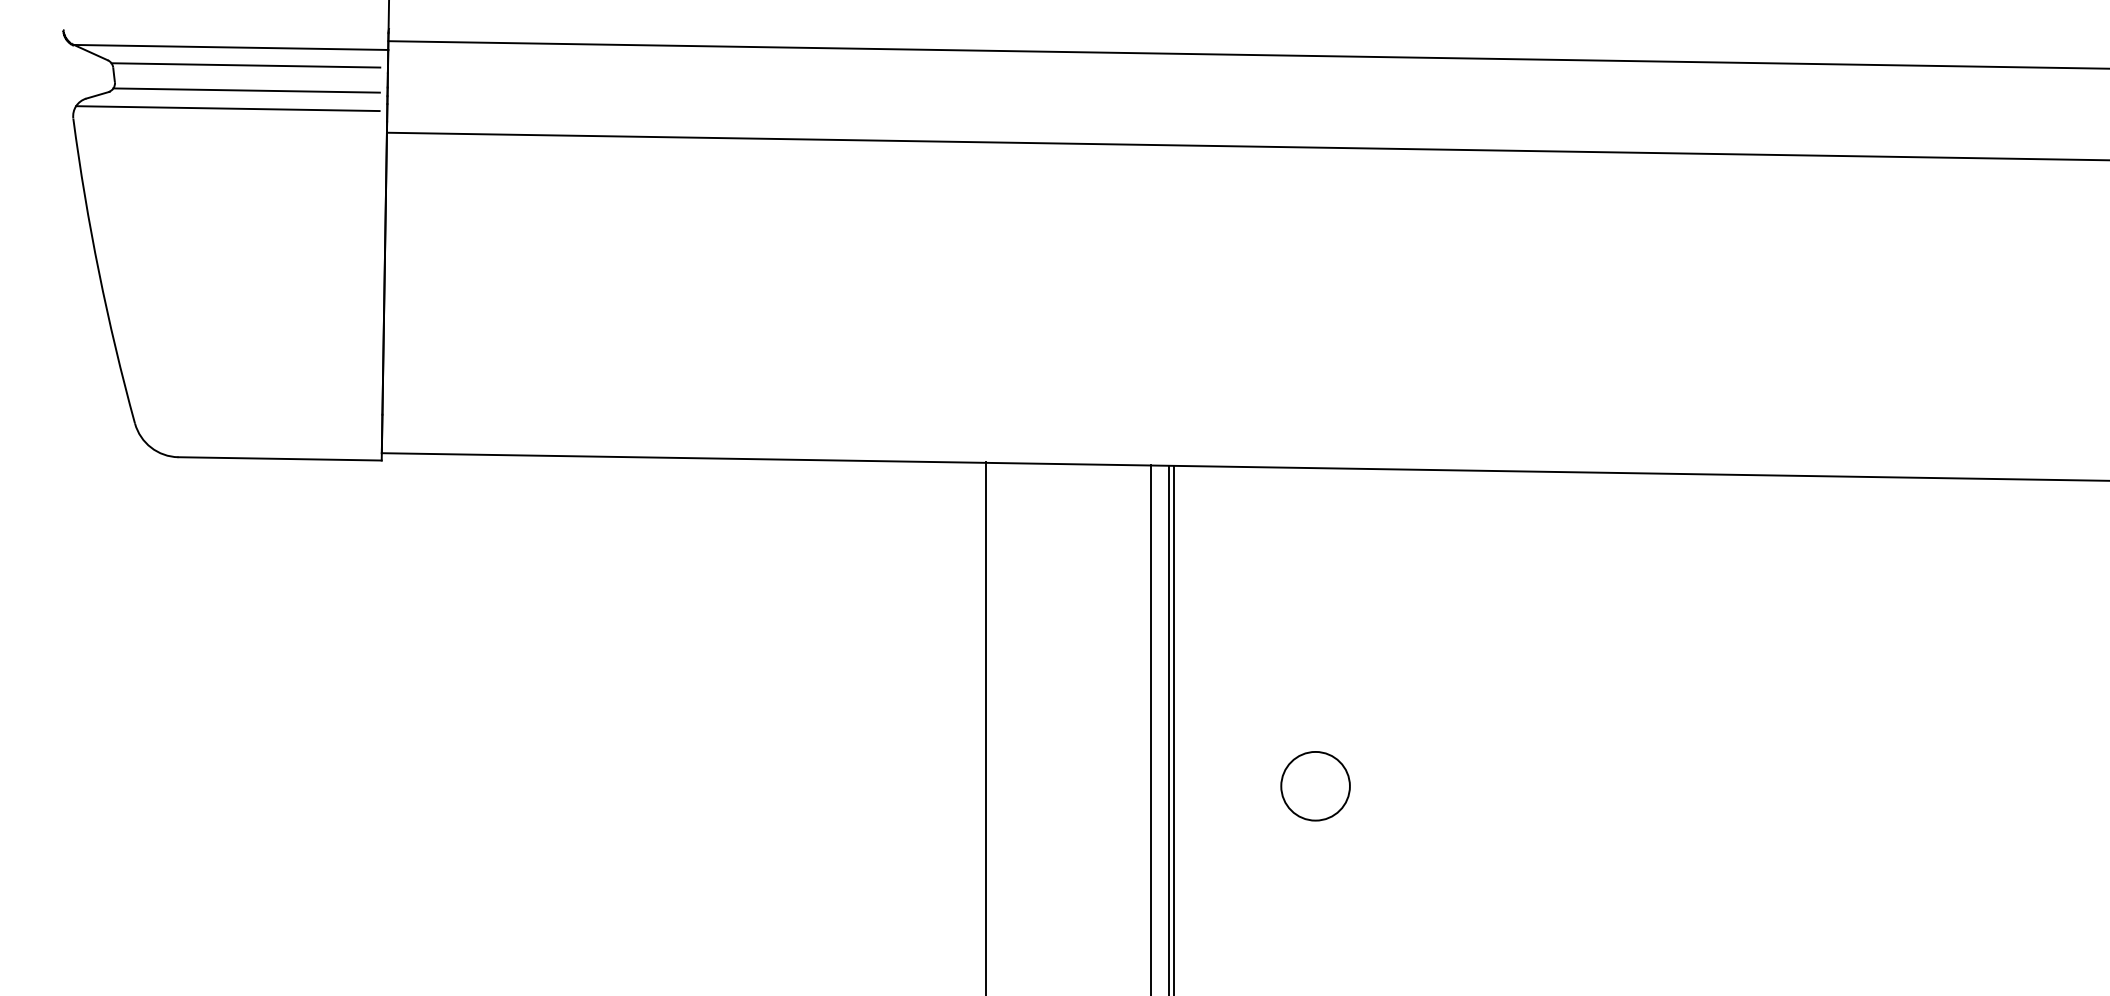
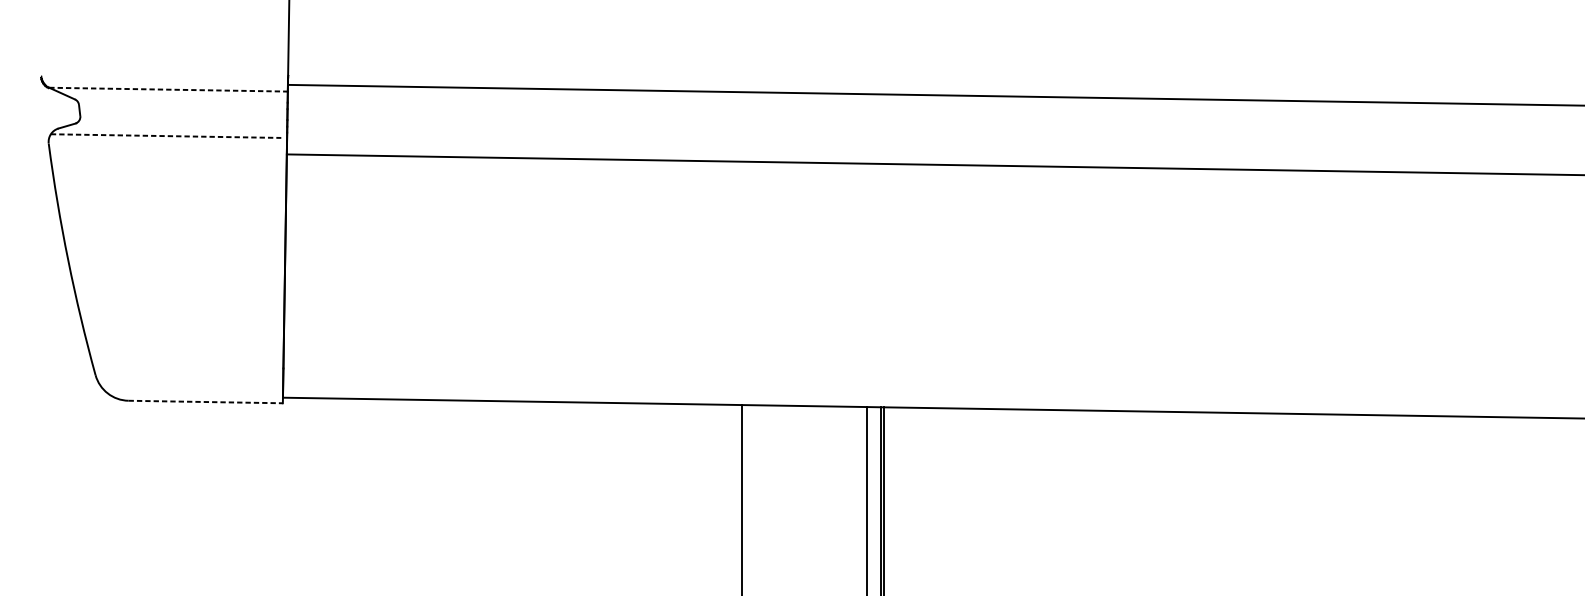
line: (231, 47) -> (168, 89), solid -> dashed
line: (245, 65) -> (179, 103), removed
line: (246, 90) -> (180, 122), removed
line: (227, 108) -> (165, 136), solid -> dashed
line: (280, 458) -> (206, 401), solid -> dashed

